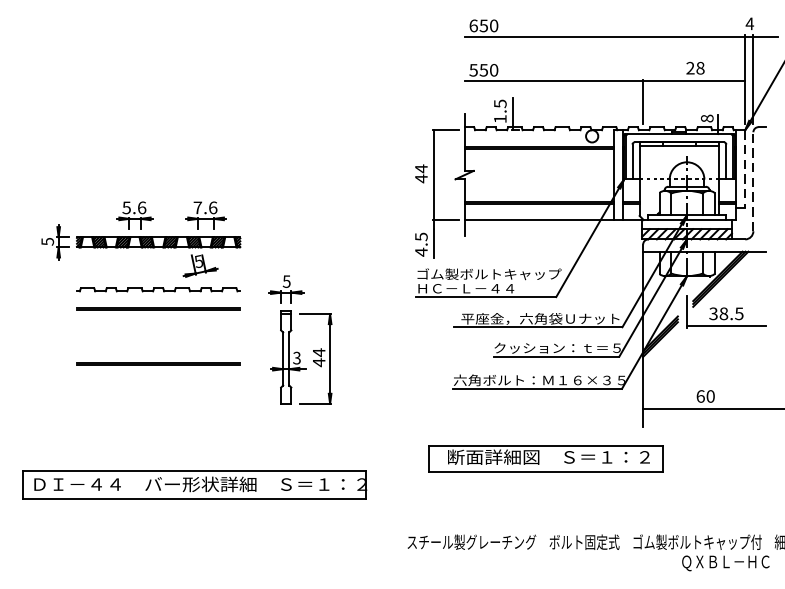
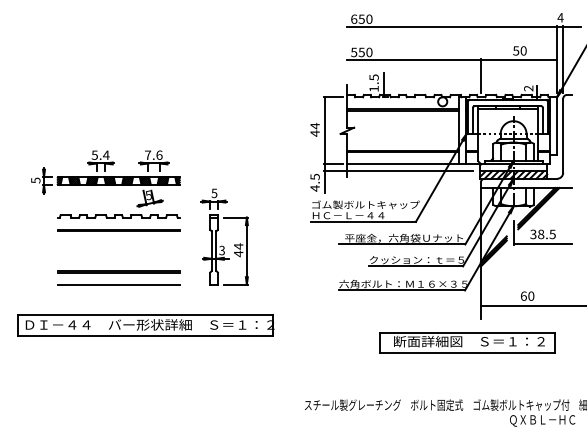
text: (694, 67) -> (519, 50), 28 -> 50
text: (706, 118) -> (528, 88), 8 -> 2
line: (745, 169) -> (557, 126), dashed -> solid
line: (753, 181) -> (563, 135), dashed -> solid
text: (142, 206) -> (106, 154), 5.6 -> 5.4
line: (533, 229) -> (398, 171), added
part: (289, 339) -> (216, 236), moved
line: (158, 380) -> (118, 284), added
part: (546, 458) -> (467, 342), moved
part: (194, 485) -> (145, 325), moved

